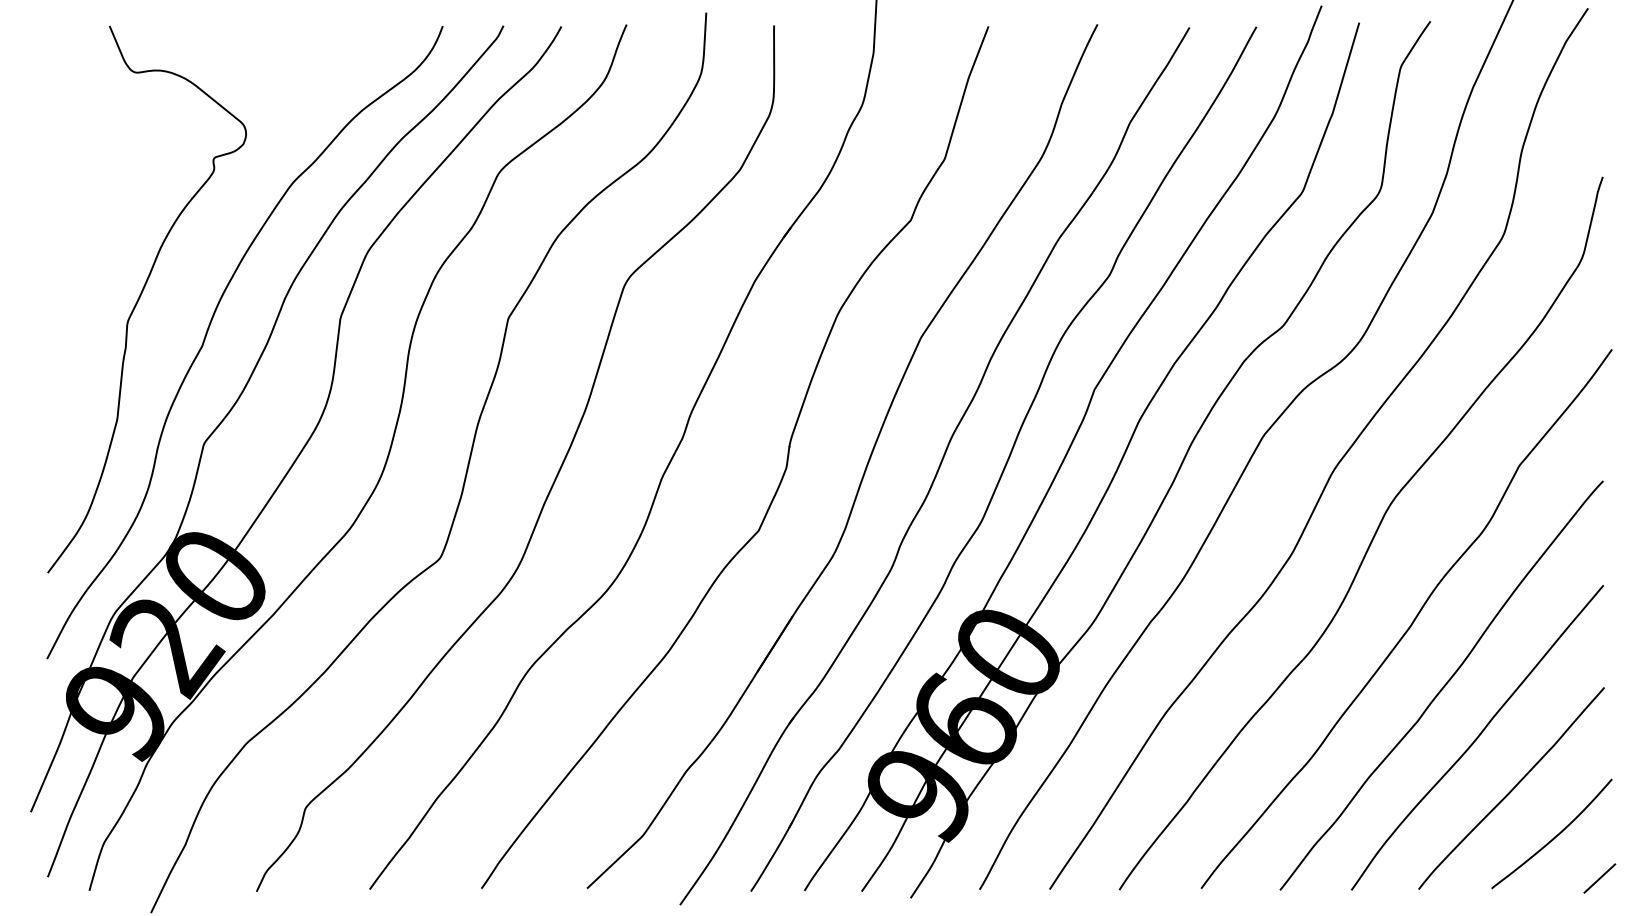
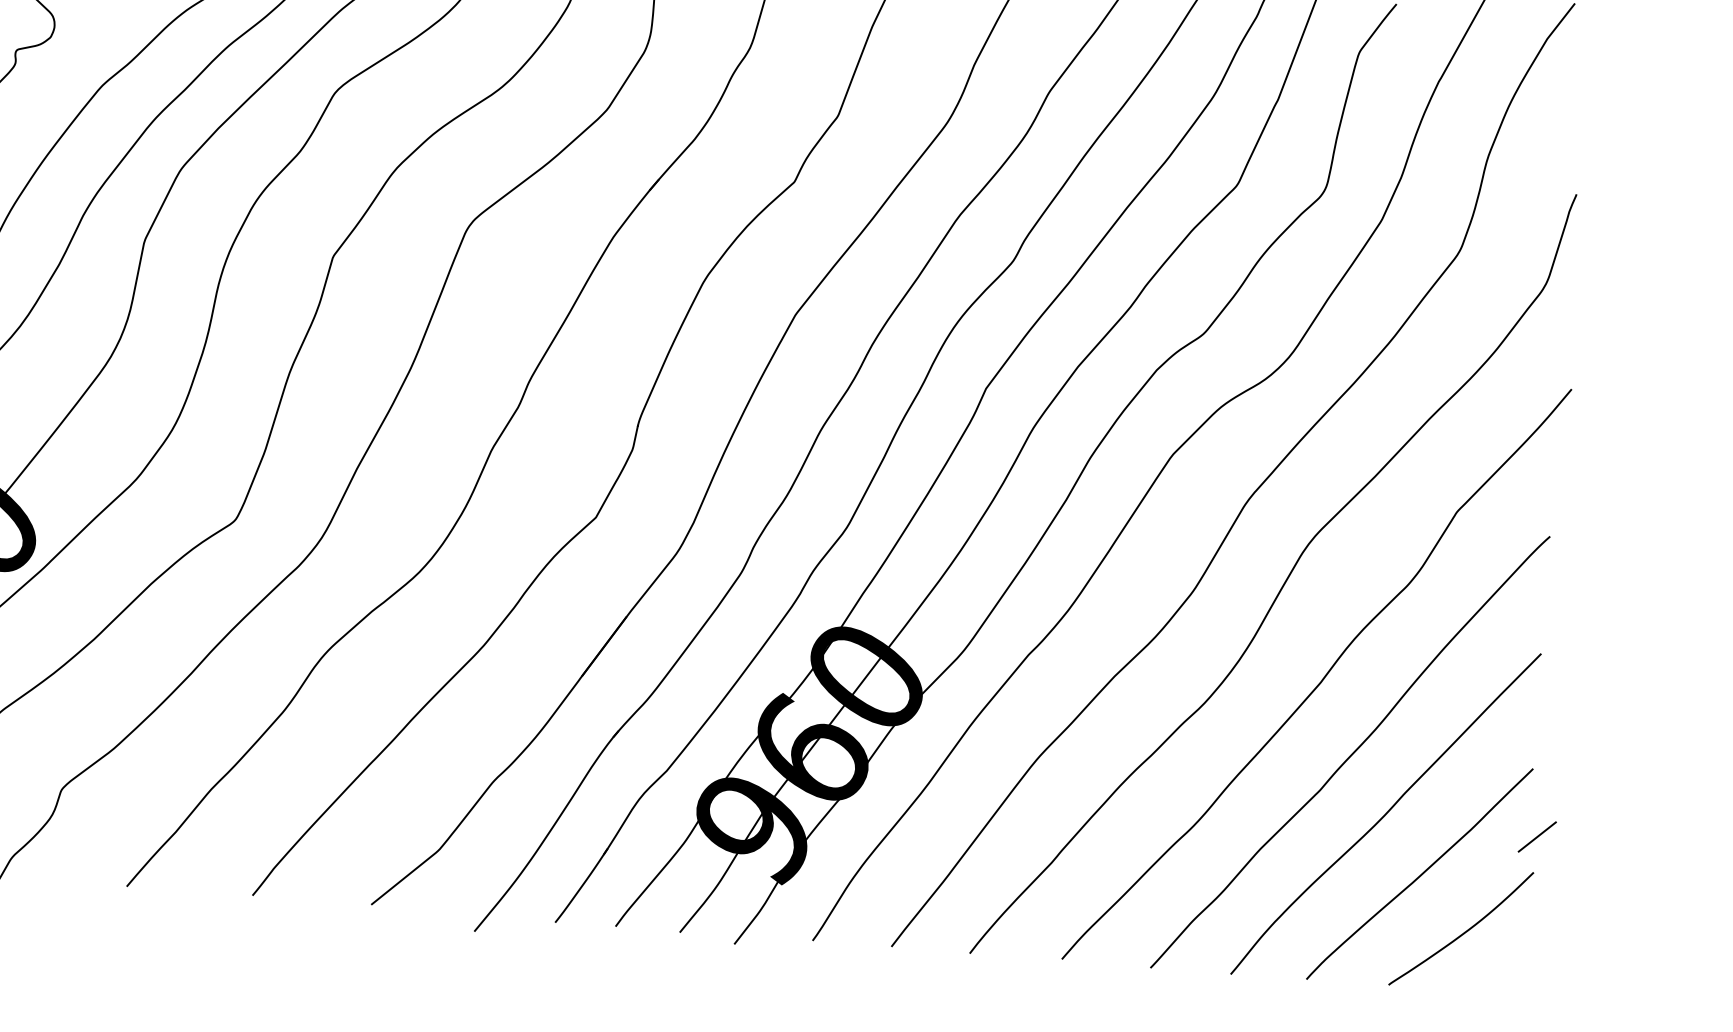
line: (1599, 878) -> (1536, 836), moved

